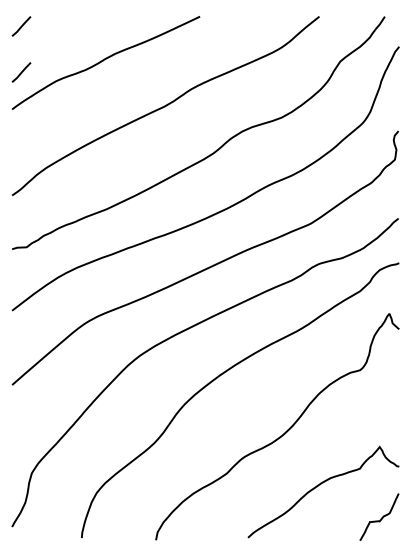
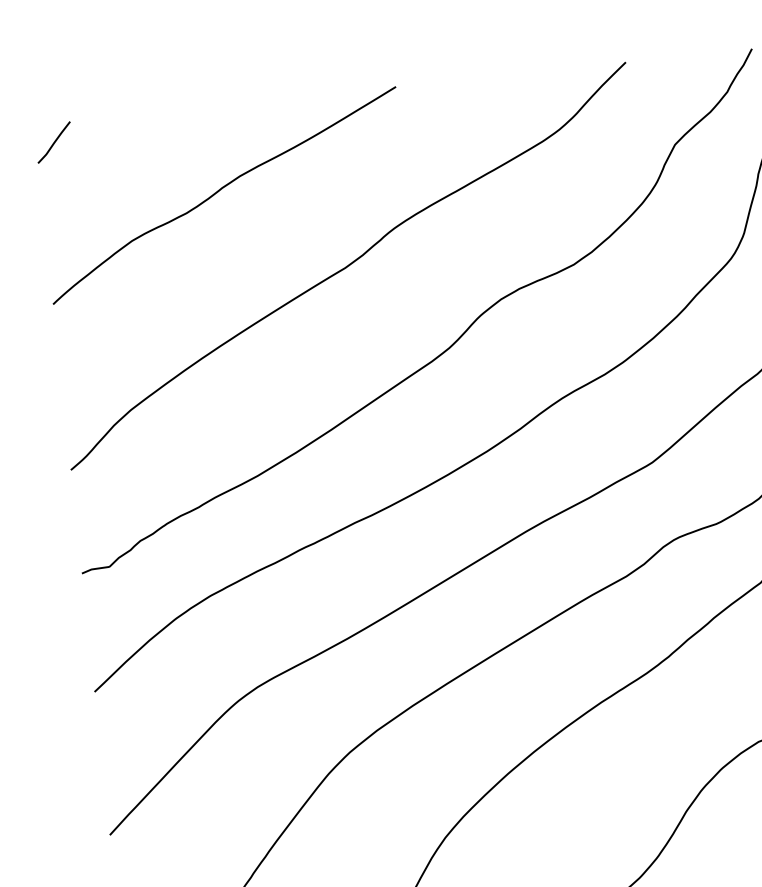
line: (21, 72) -> (63, 231), removed

